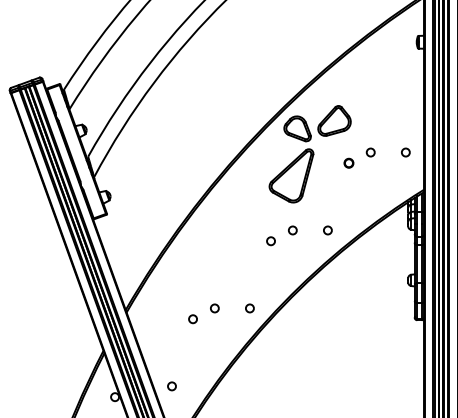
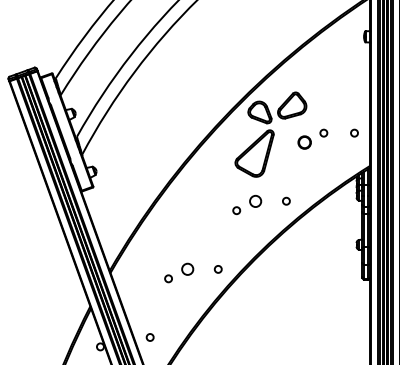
part: (348, 163) -> (304, 142), size x1.6
circle: (292, 229) -> (255, 200), size x1.6
circle: (214, 308) -> (187, 269), size x1.6

